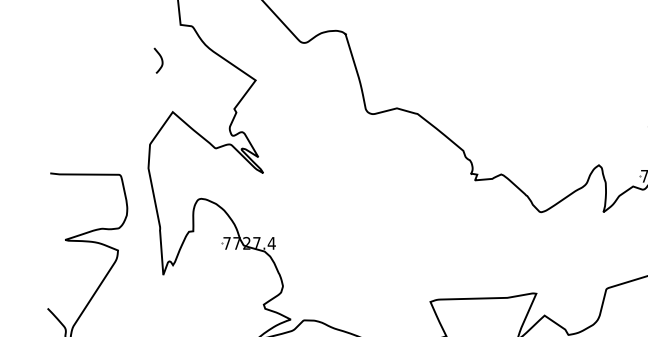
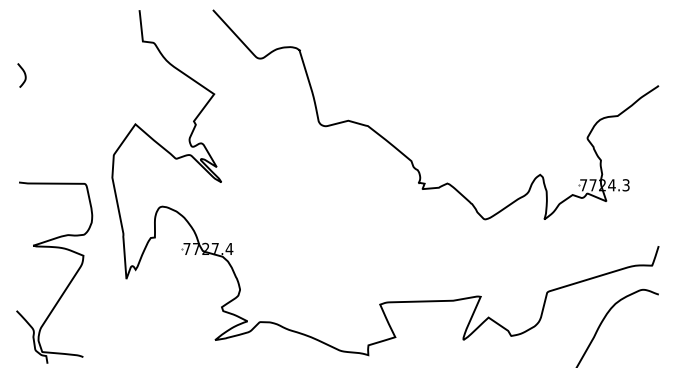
curve: (161, 60) -> (24, 75), moved

